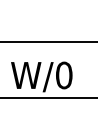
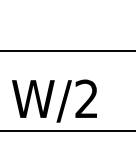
text: (64, 75) -> (87, 99), W/0 -> W/2

